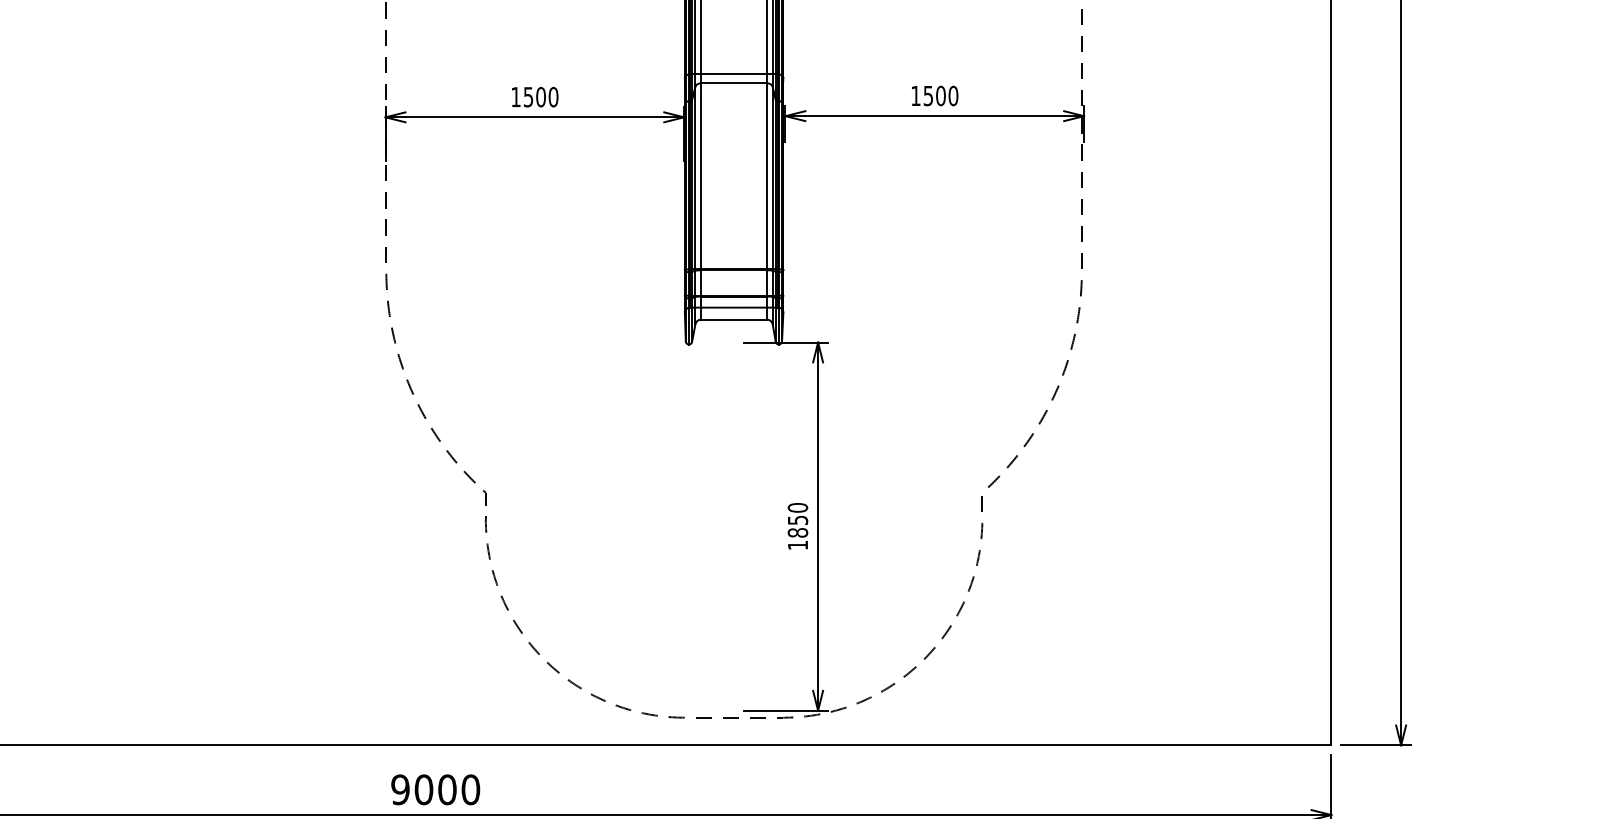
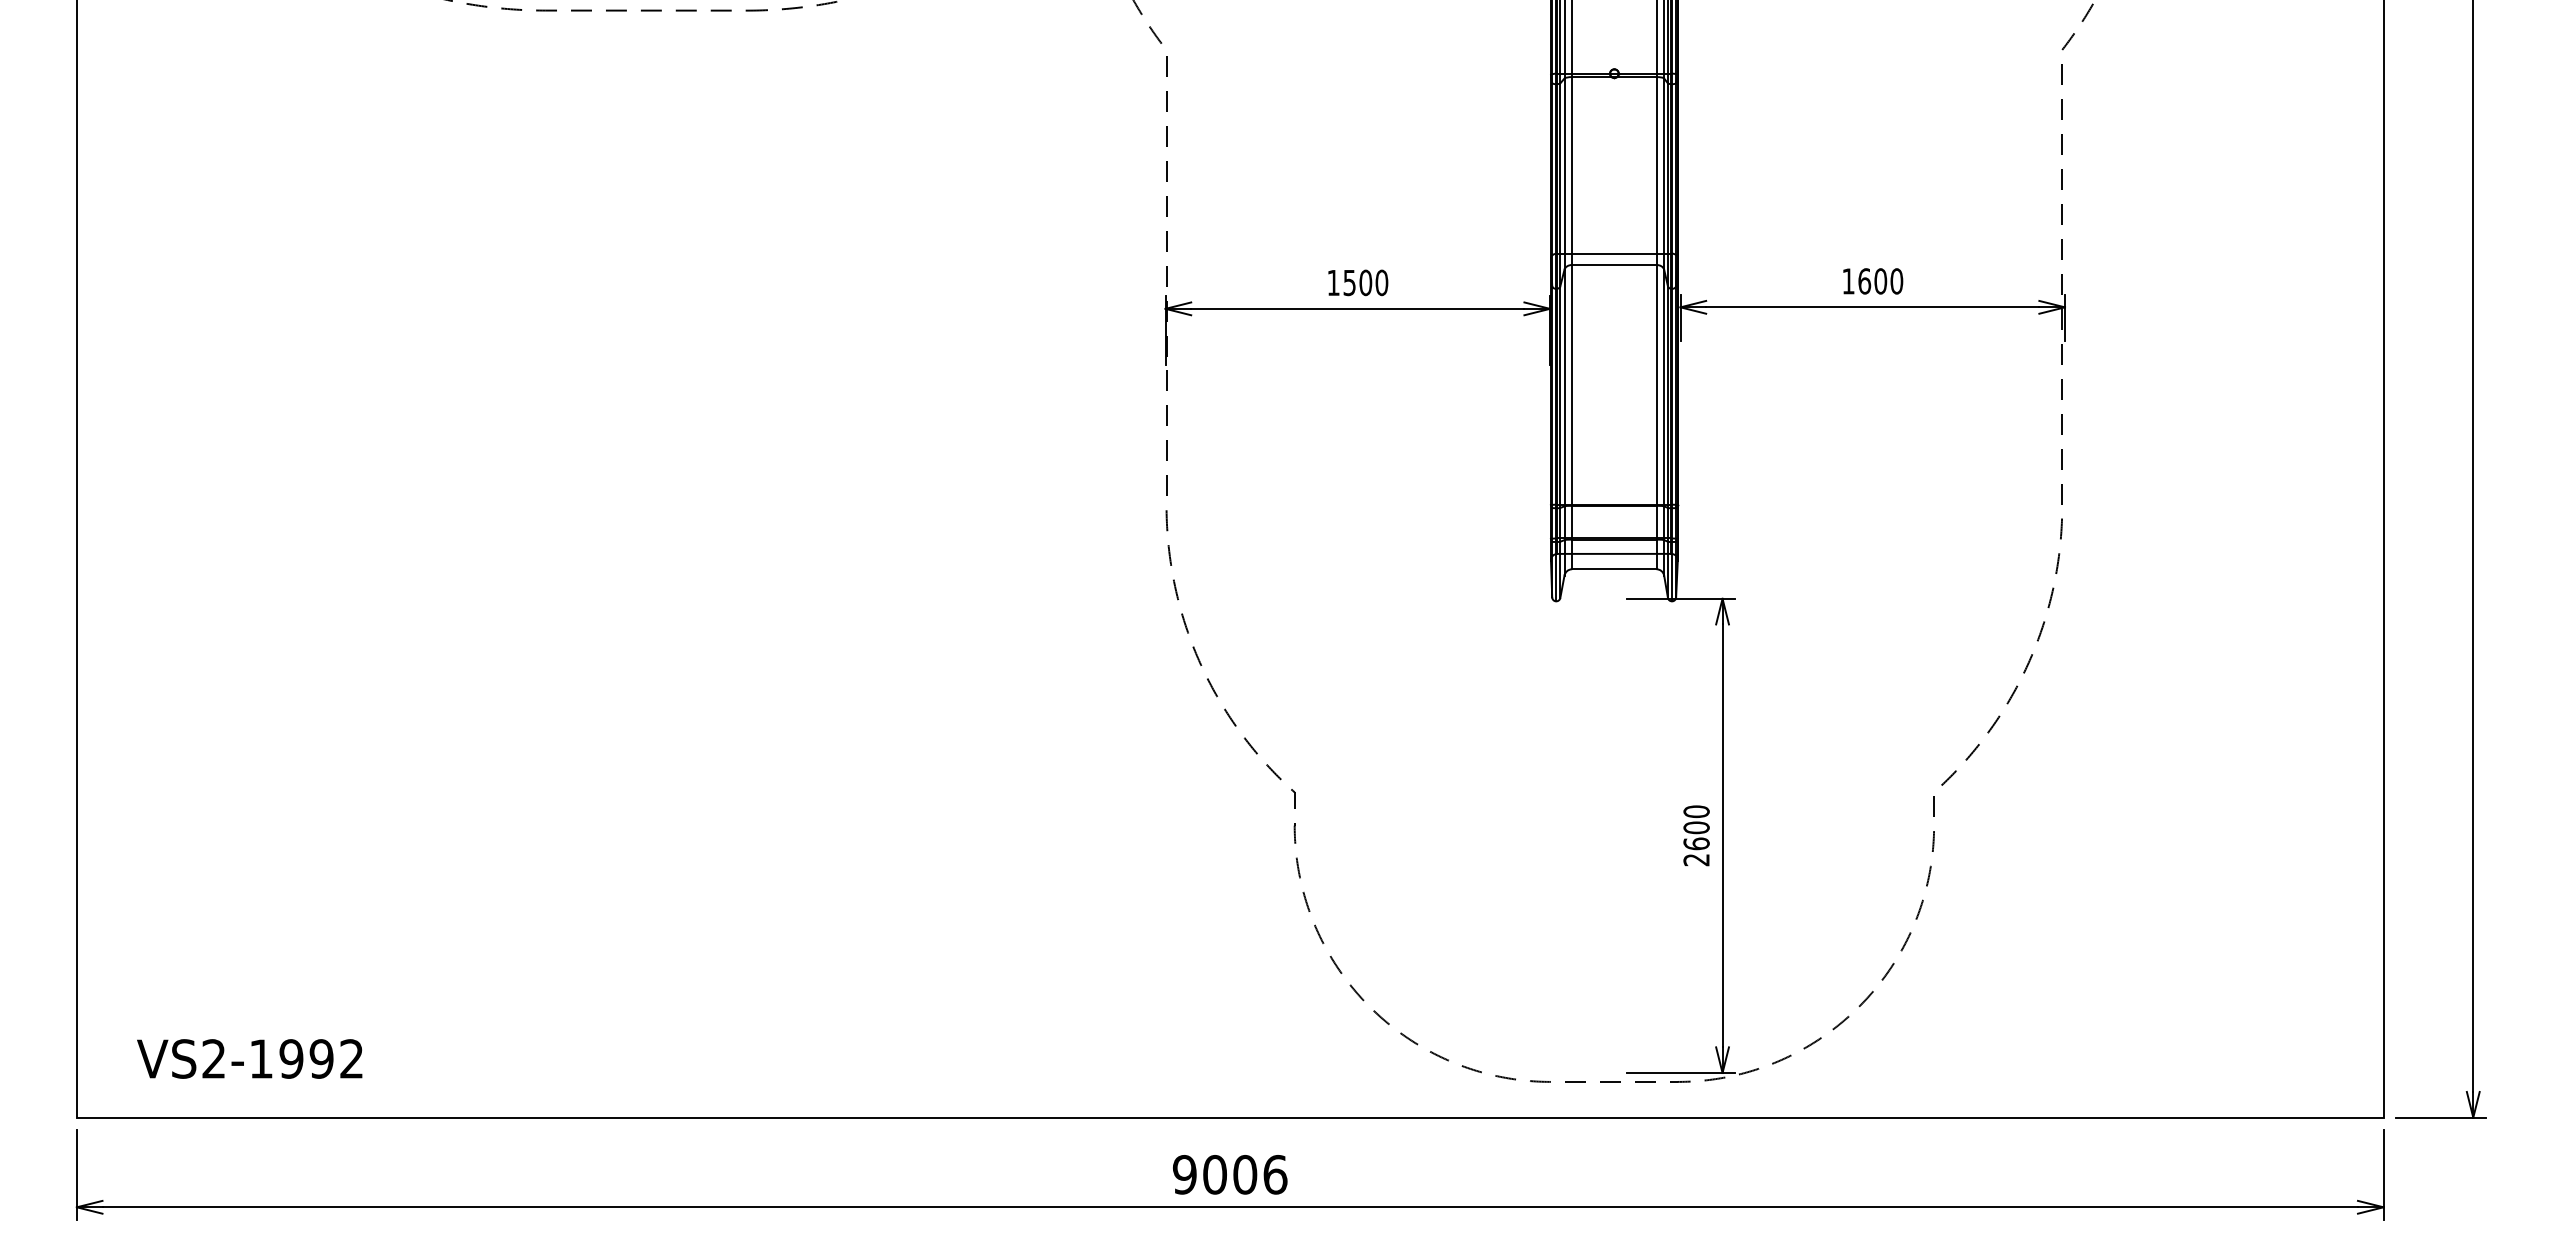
text: (928, 96) -> (1864, 281), 1500 -> 1600
text: (797, 532) -> (1696, 843), 1850 -> 2600
text: (470, 789) -> (1275, 1174), 9000 -> 9006

